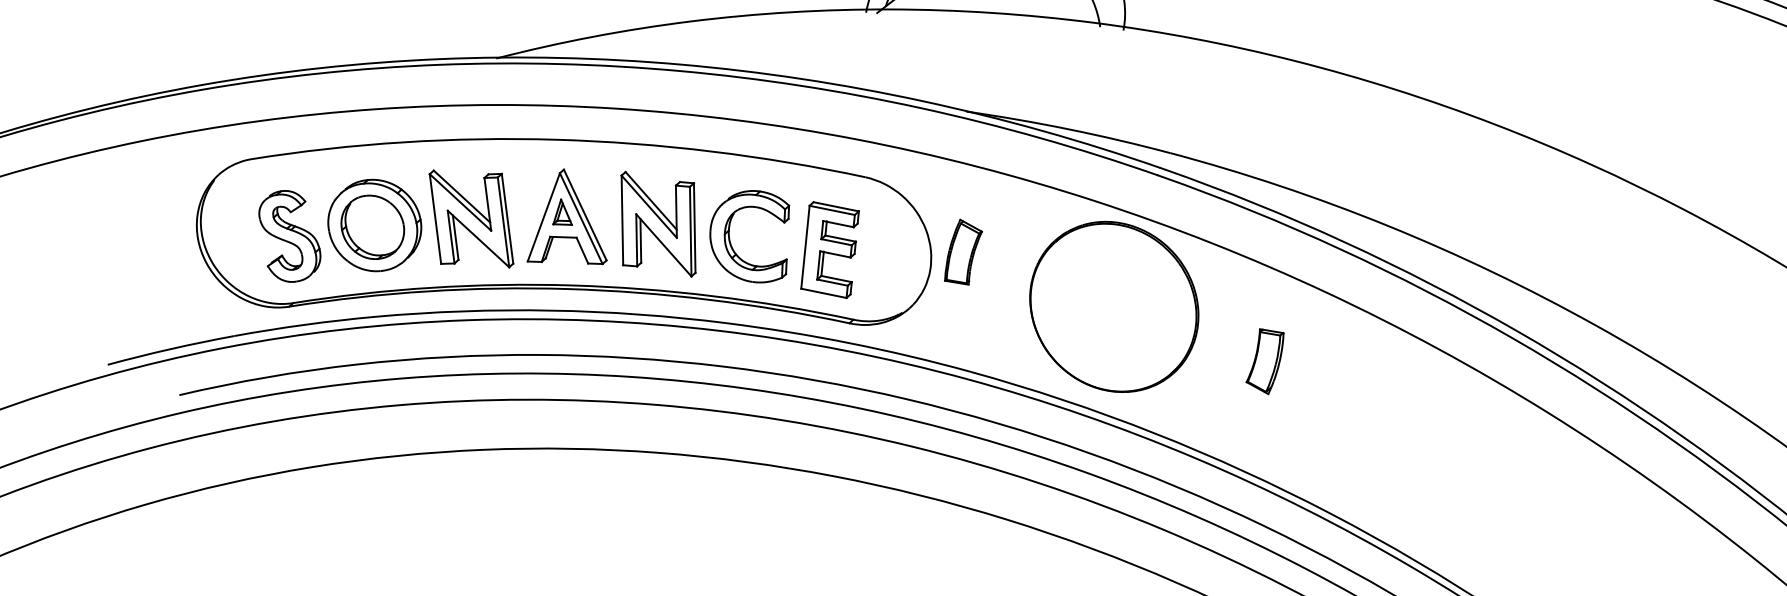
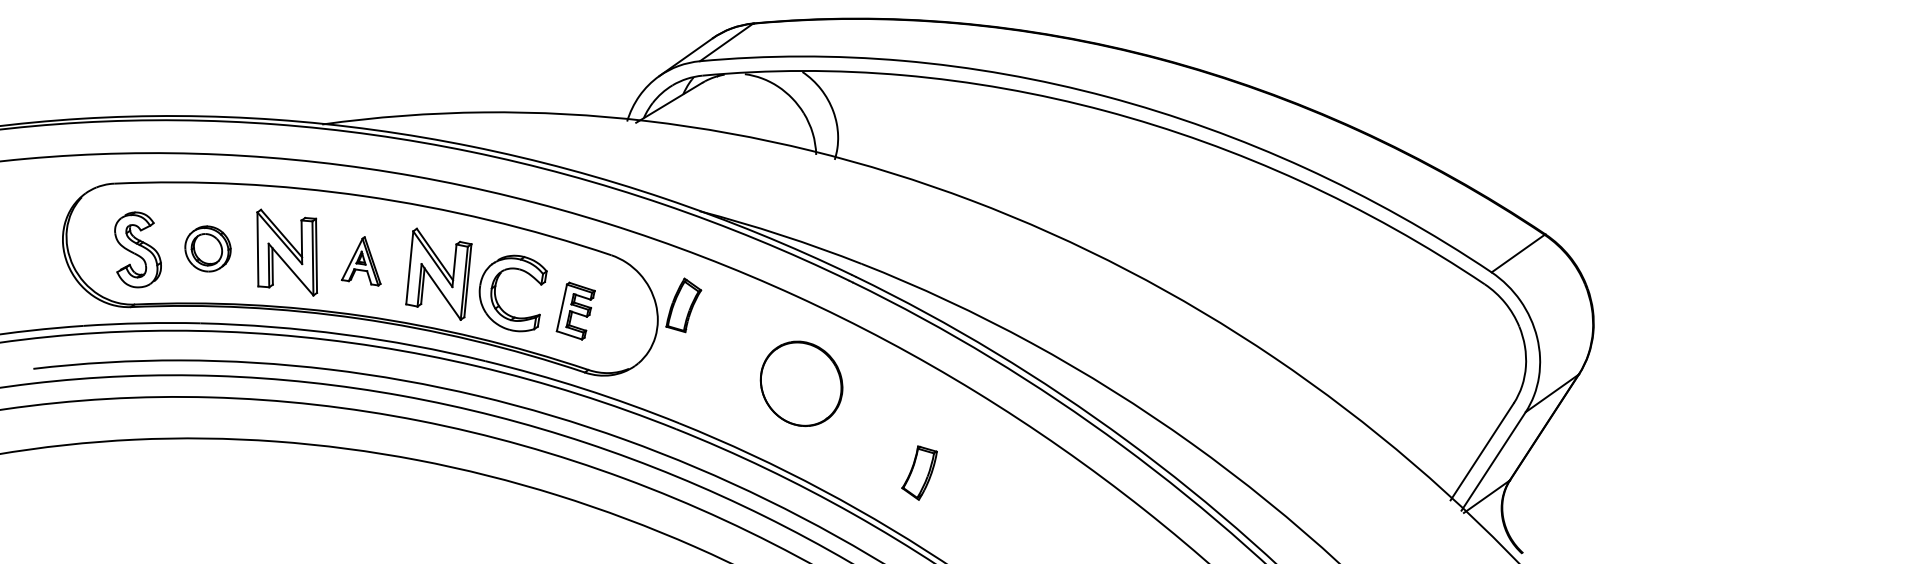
part: (562, 219) -> (361, 261), size x0.6
part: (374, 224) -> (207, 248), size x0.6
part: (829, 249) -> (575, 310), size x0.7
part: (962, 252) -> (683, 305), moved
part: (1114, 306) -> (801, 383), size x0.6
part: (1265, 360) -> (919, 472), moved

